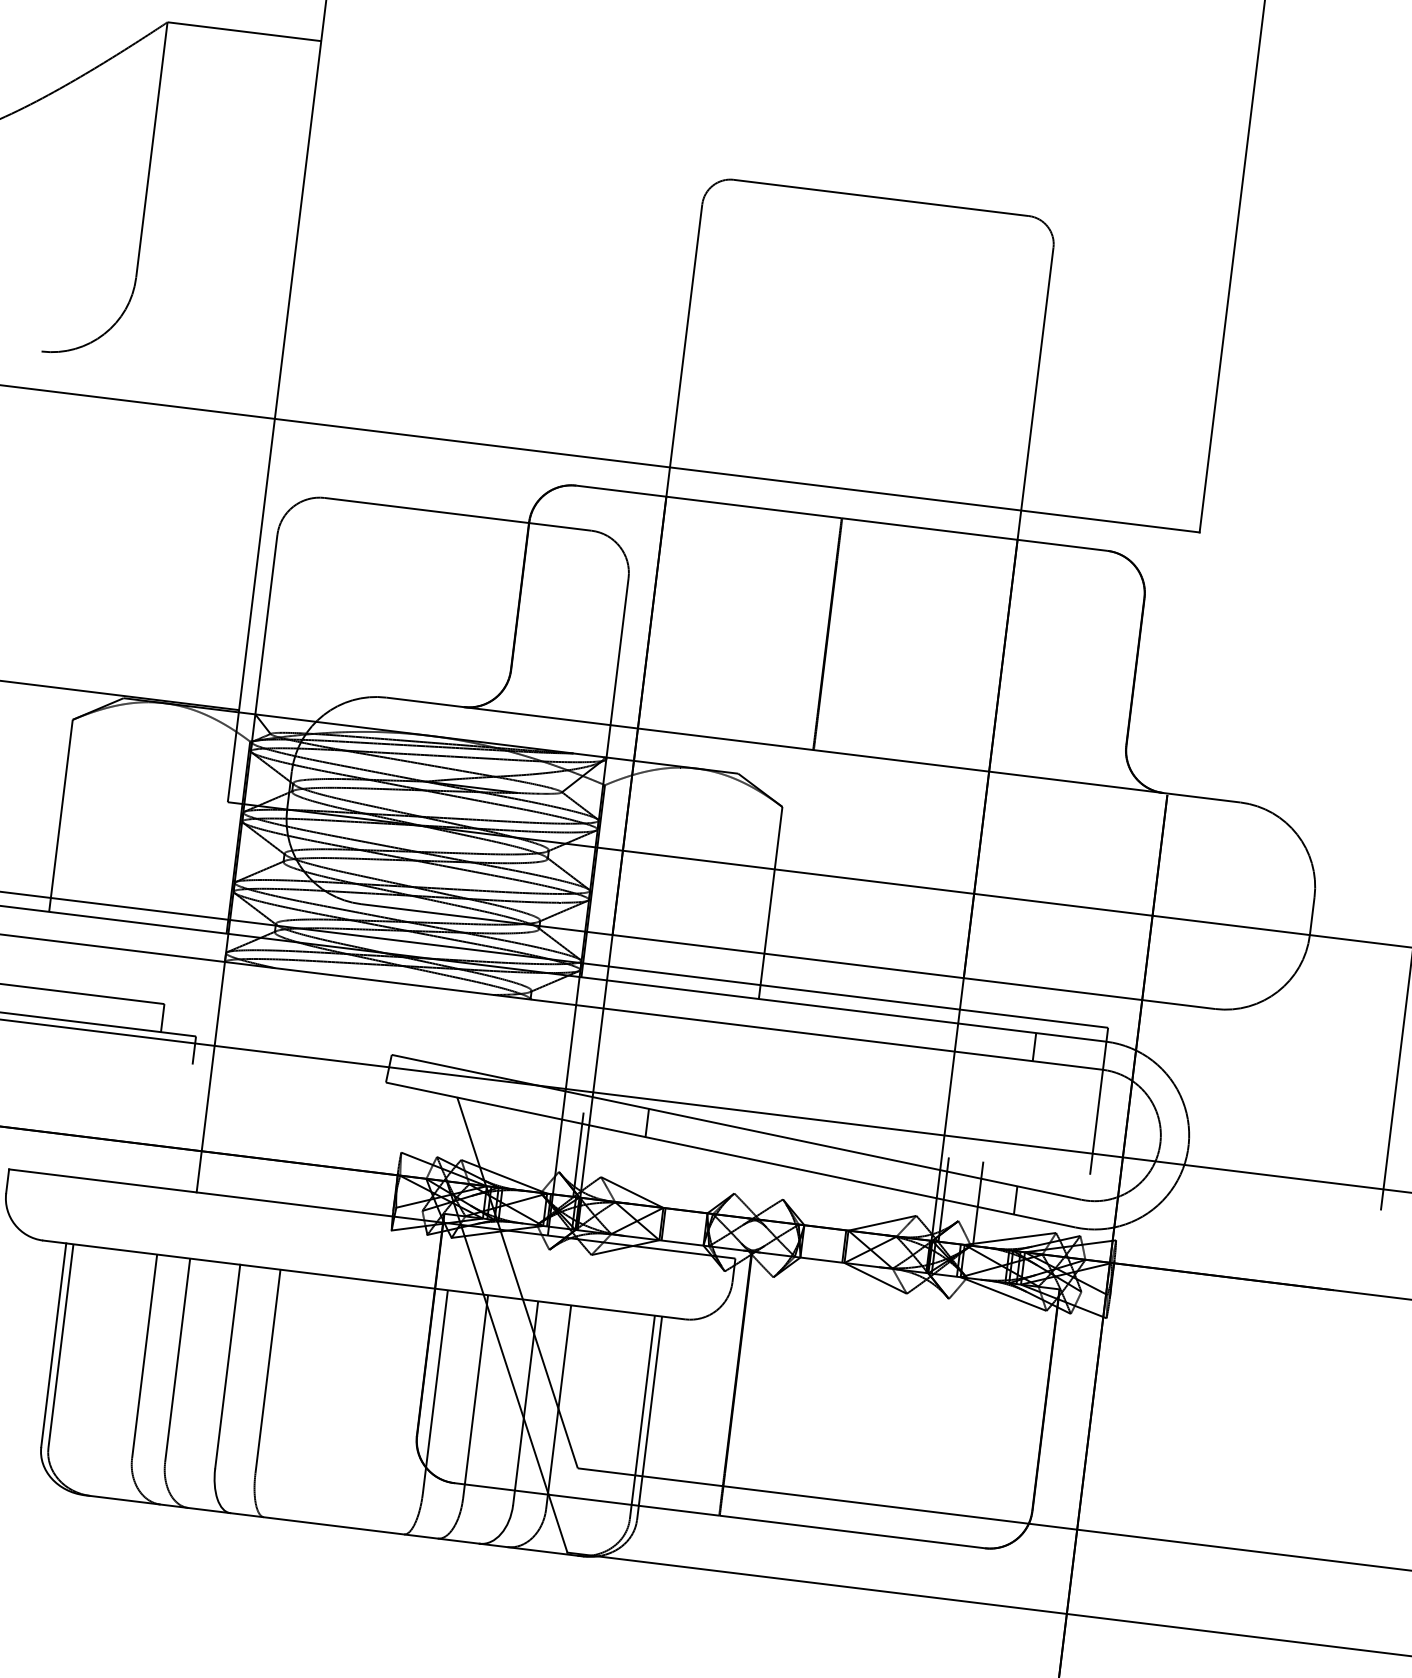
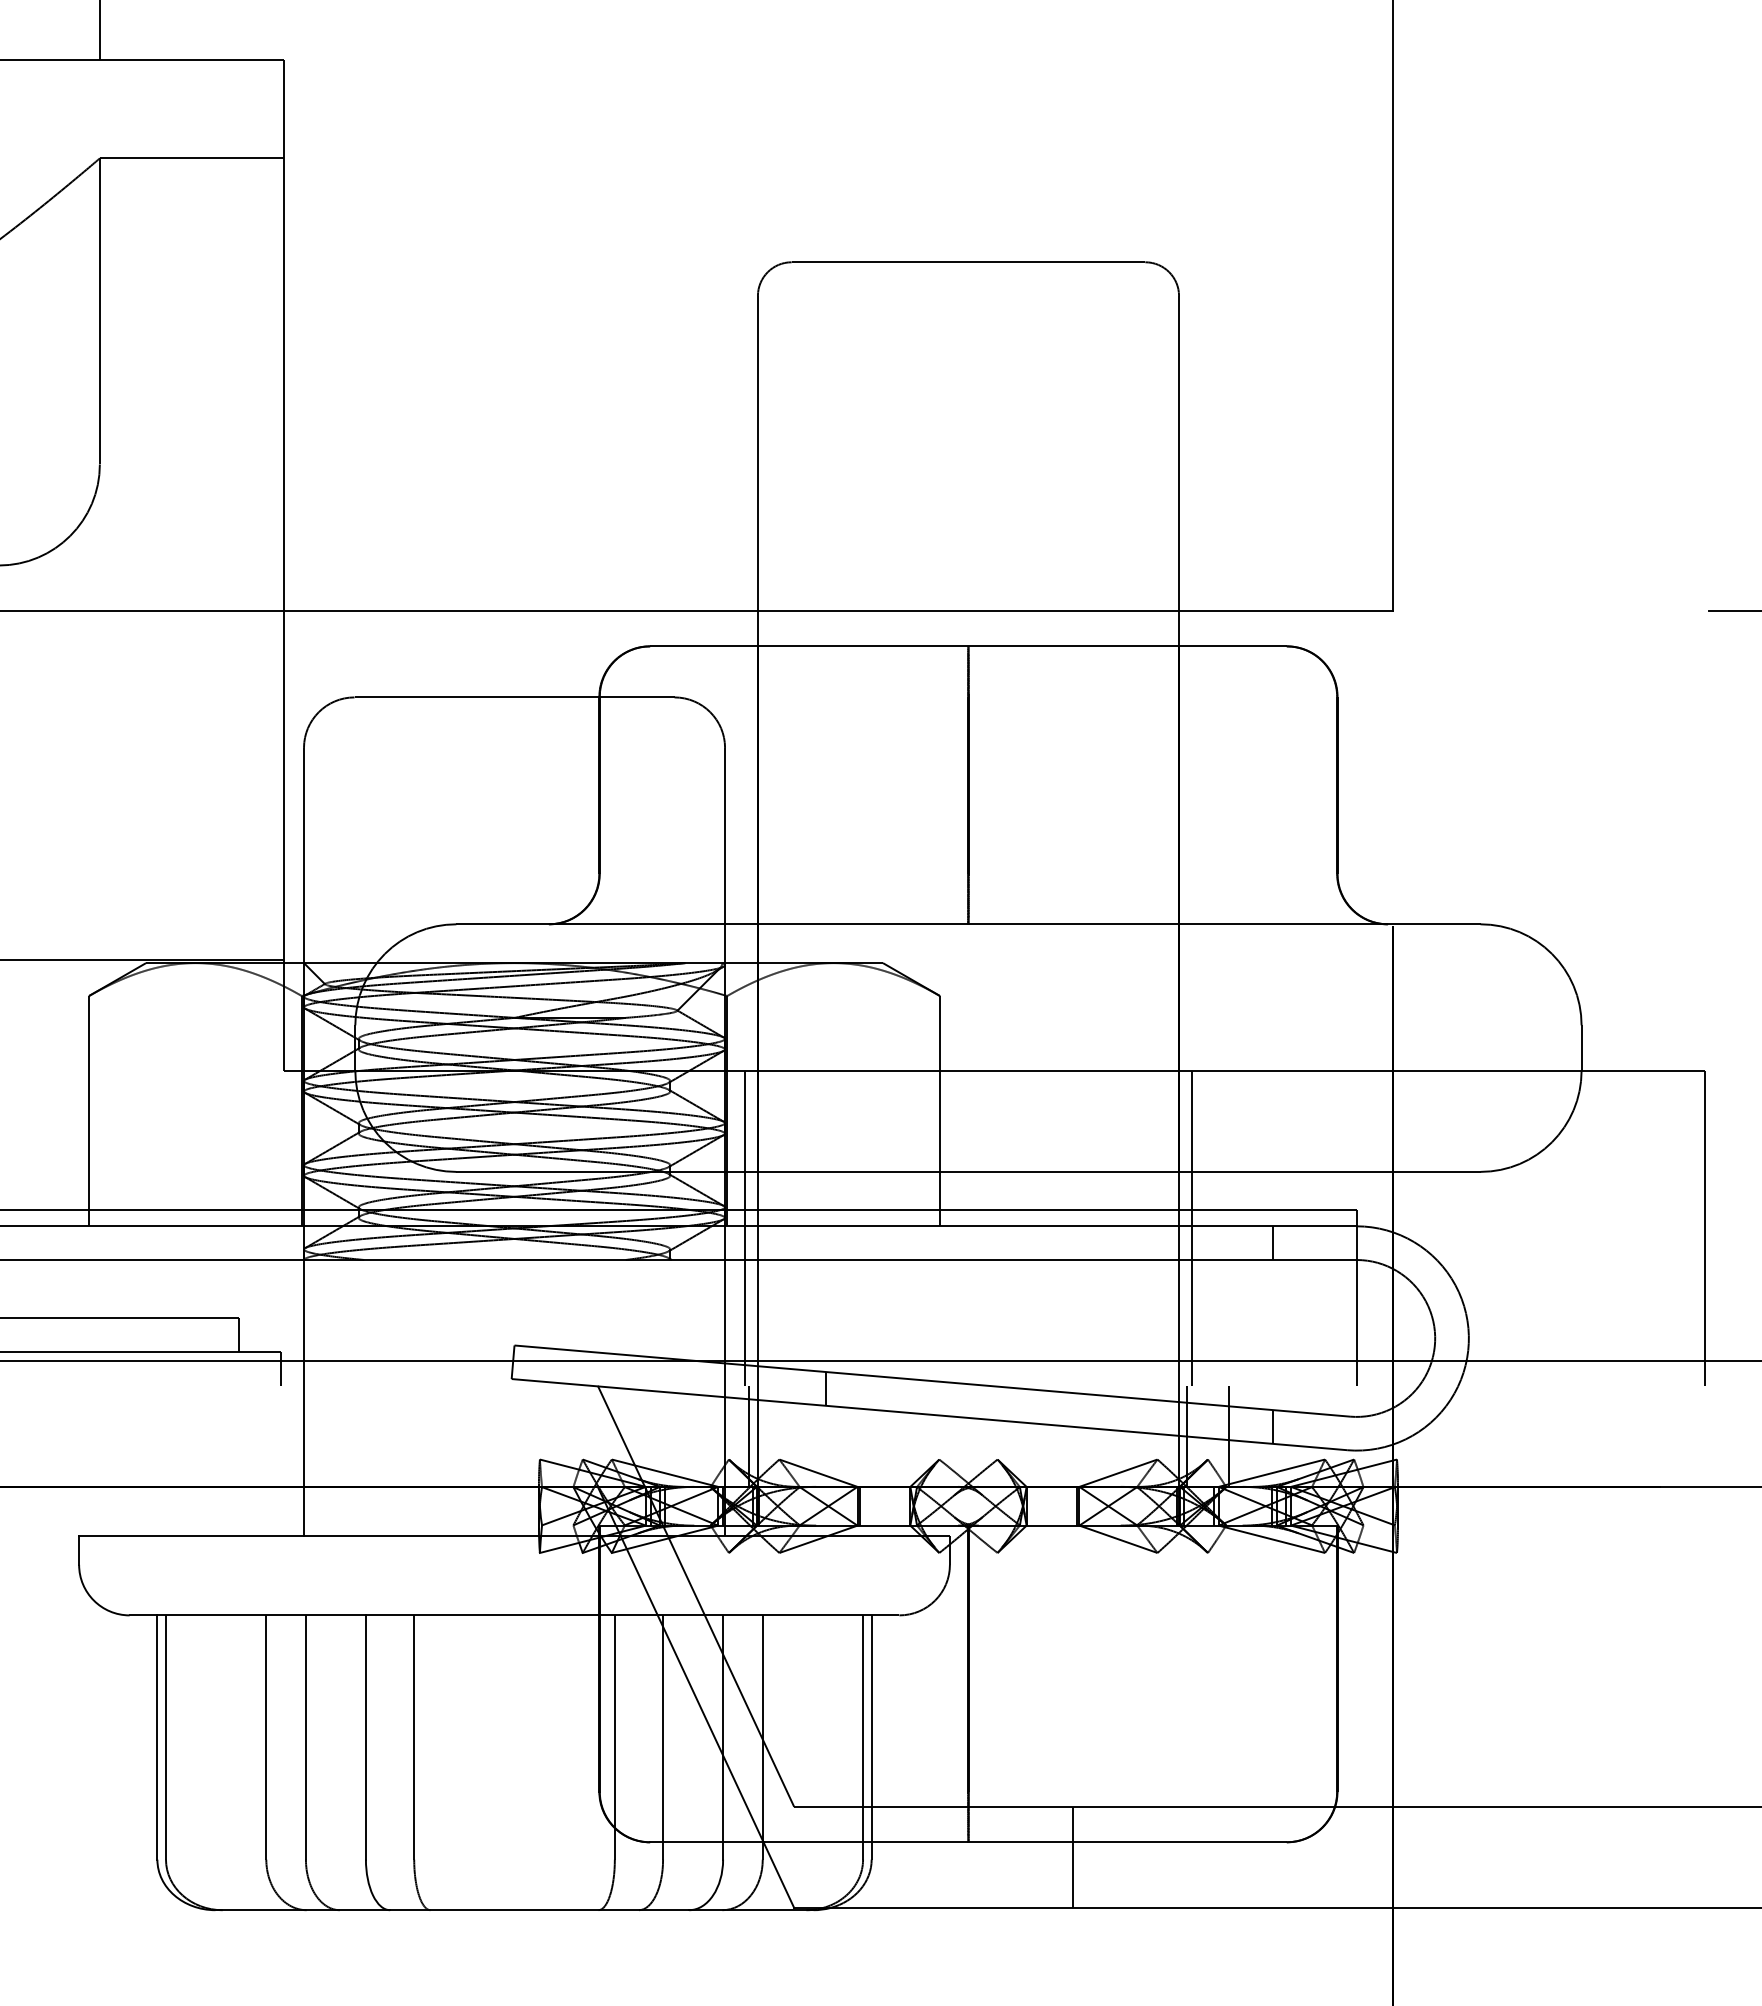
line: (595, 980) -> (744, 1227), added
line: (969, 1025) -> (1192, 1227), added
line: (804, 1538) -> (1072, 1856), added

